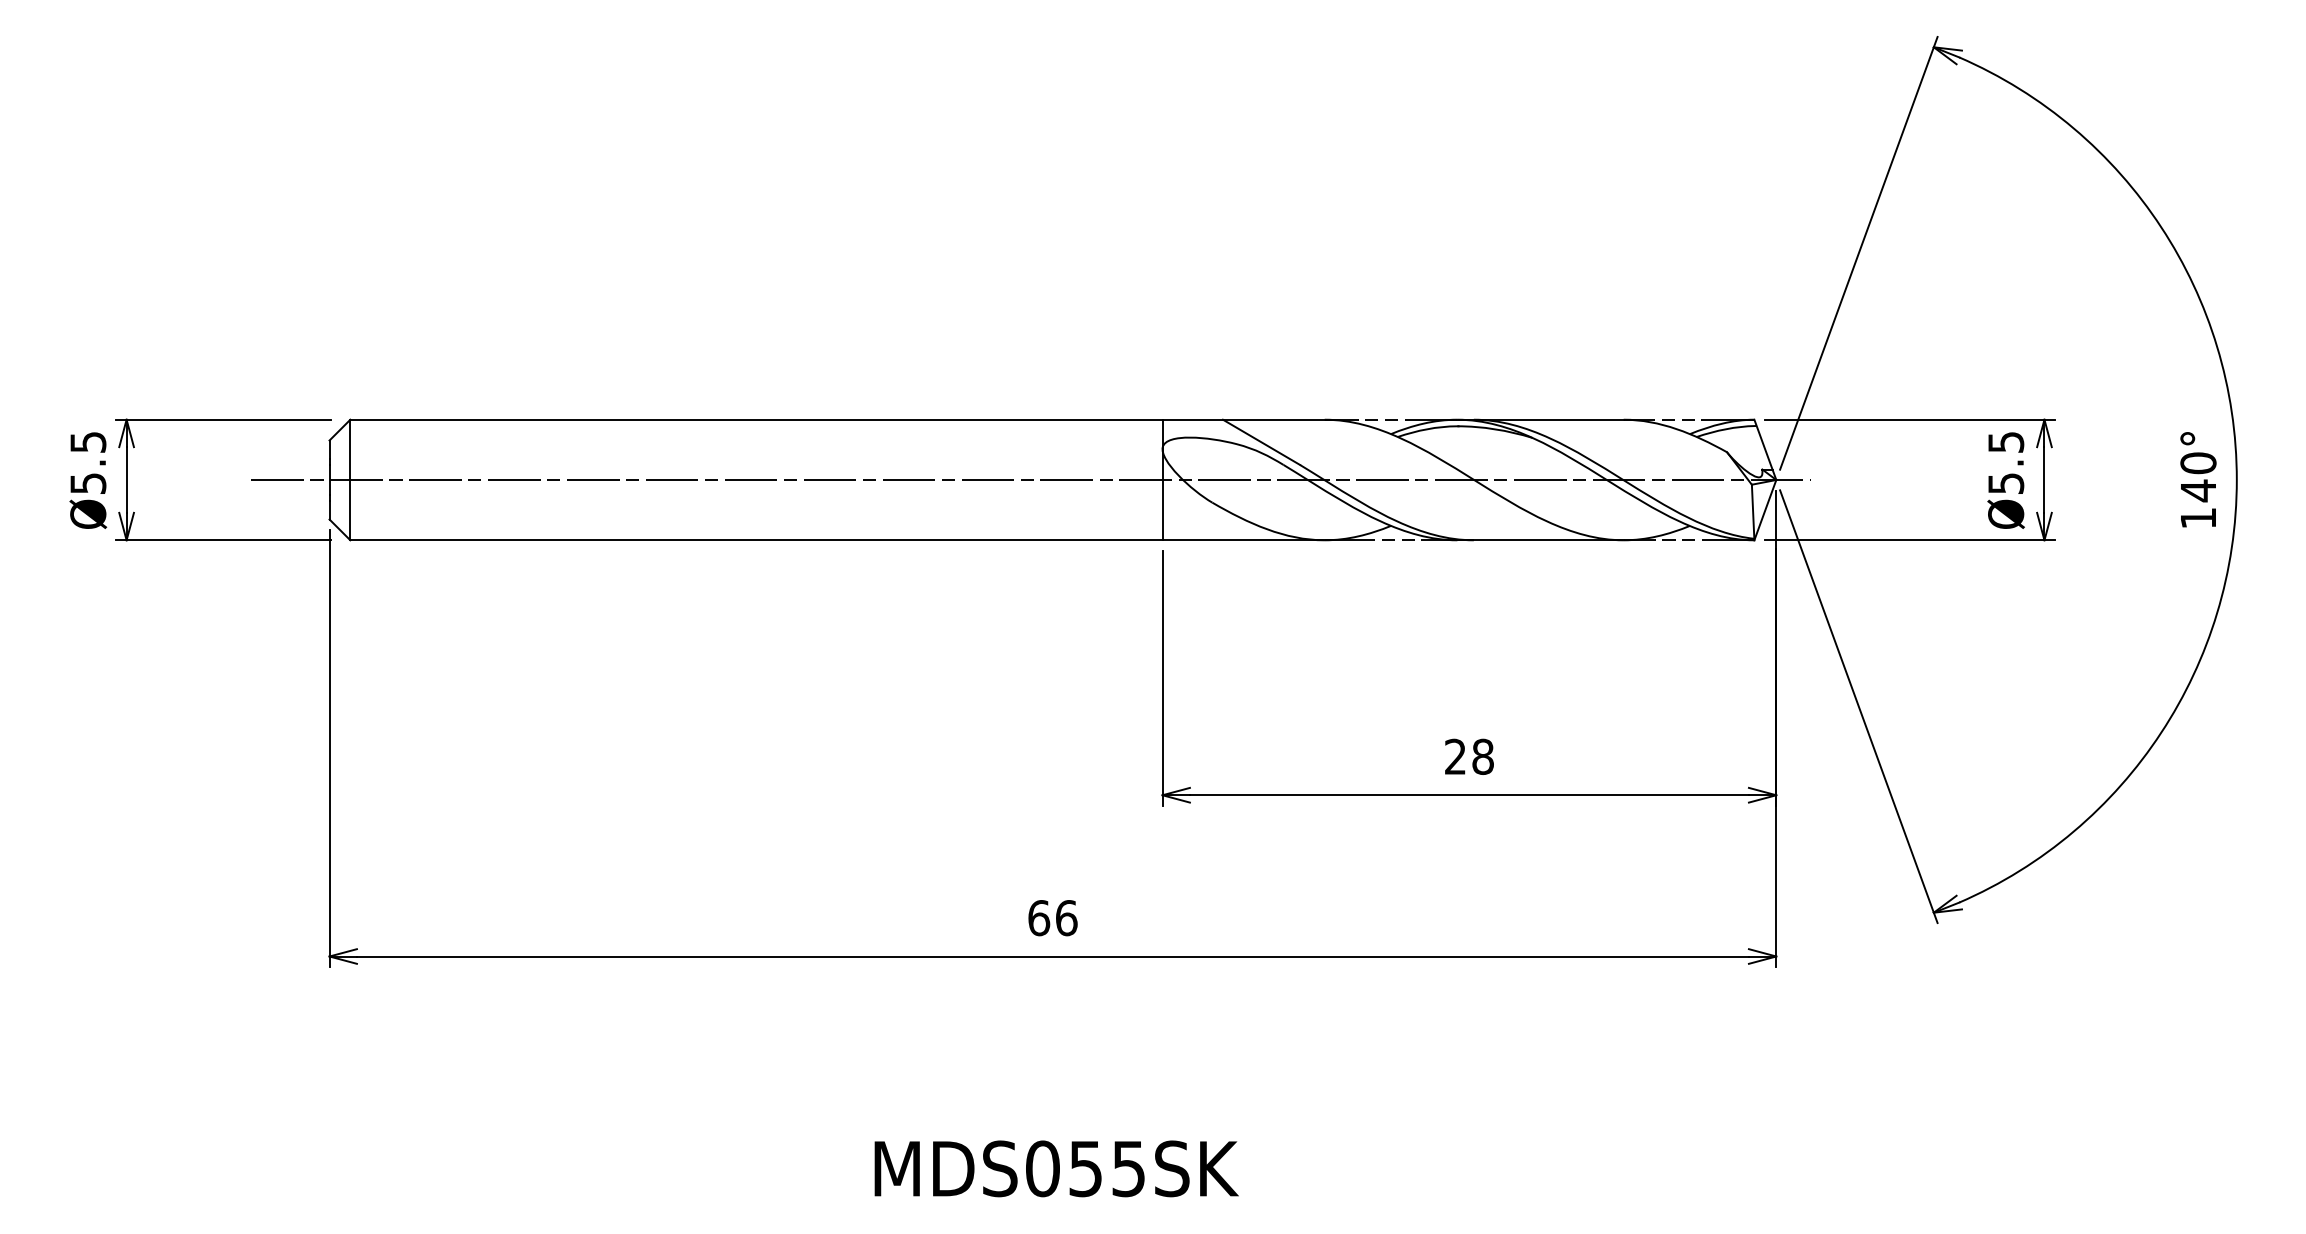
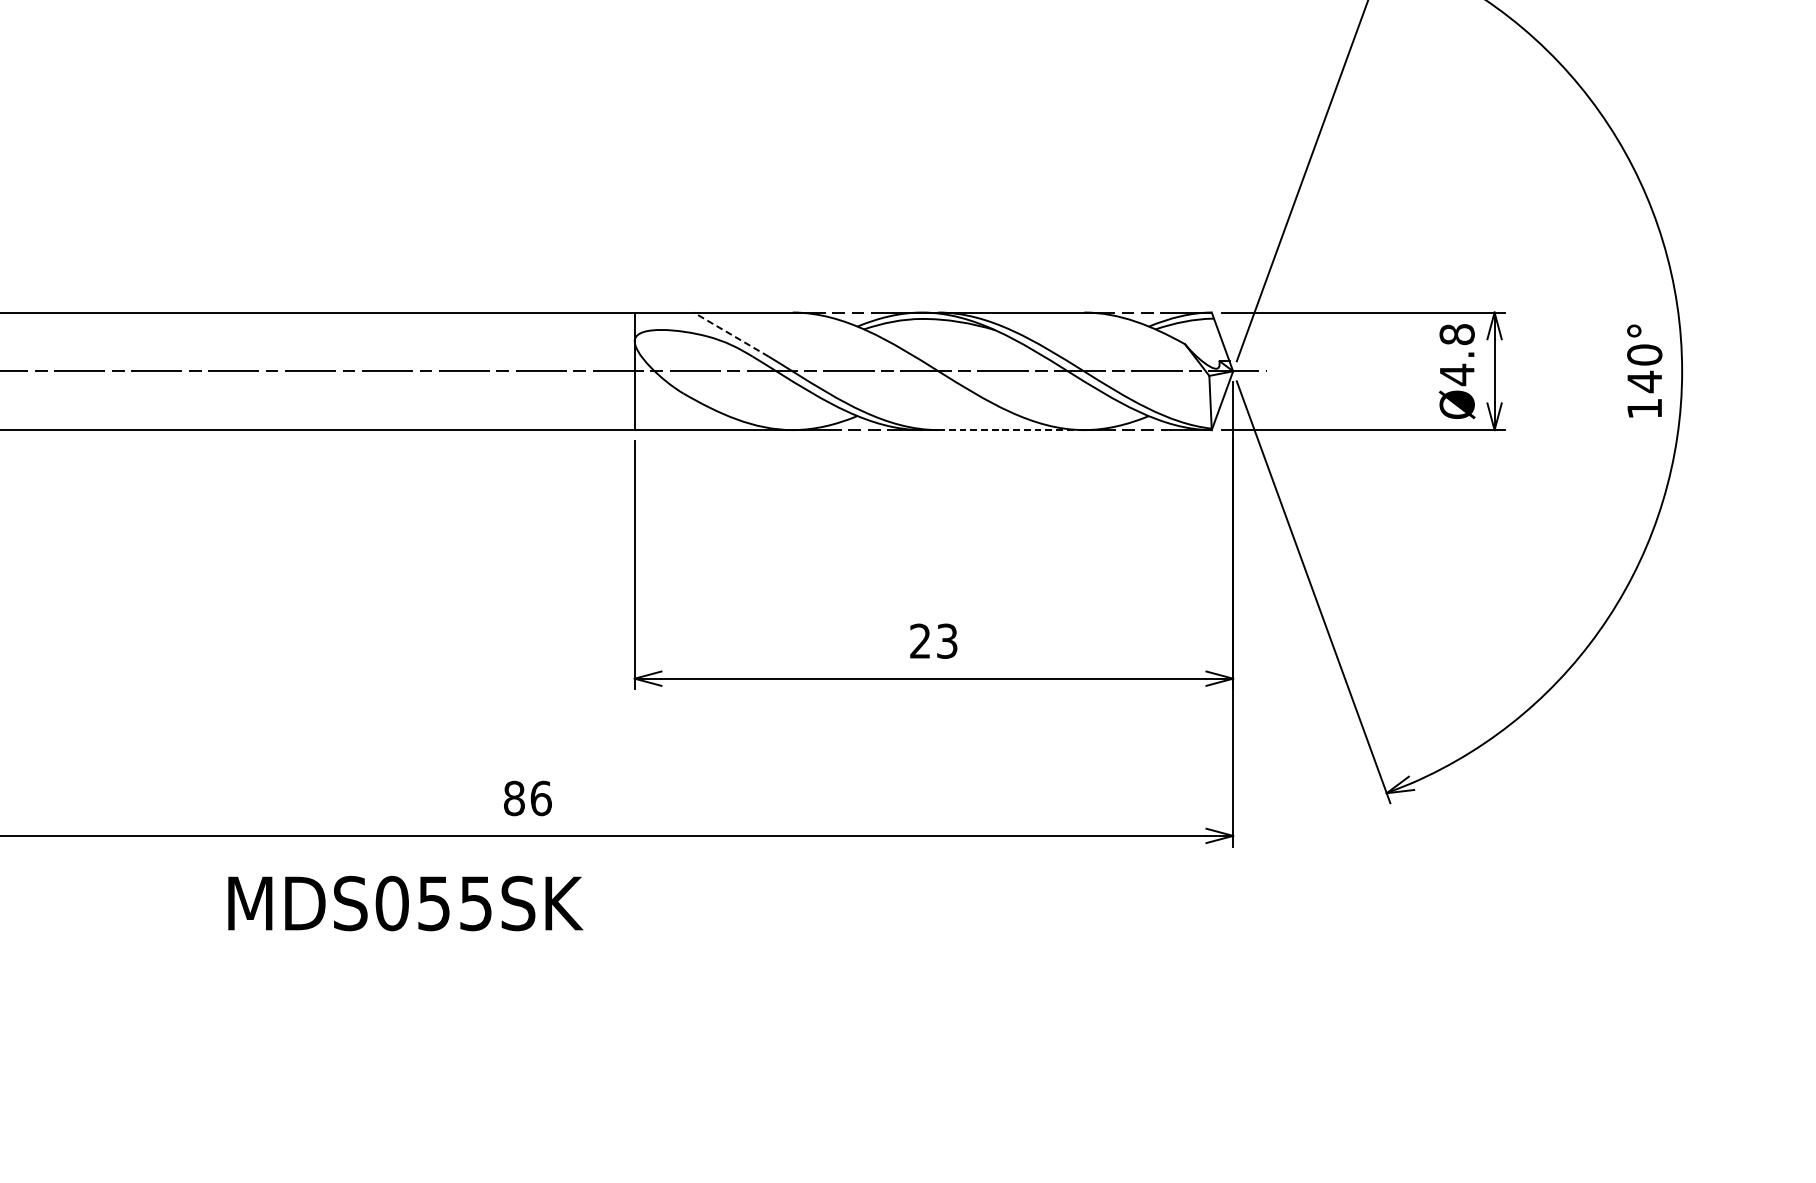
line: (1261, 442) -> (731, 334), solid -> dashed
text: (2006, 463) -> (1457, 355), Ø5.5 -> Ø4.8
line: (1540, 540) -> (1003, 430), solid -> dashed
text: (1482, 756) -> (946, 640), 28 -> 23
text: (1039, 918) -> (514, 798), 66 -> 86
text: (1056, 1168) -> (405, 903), moved

